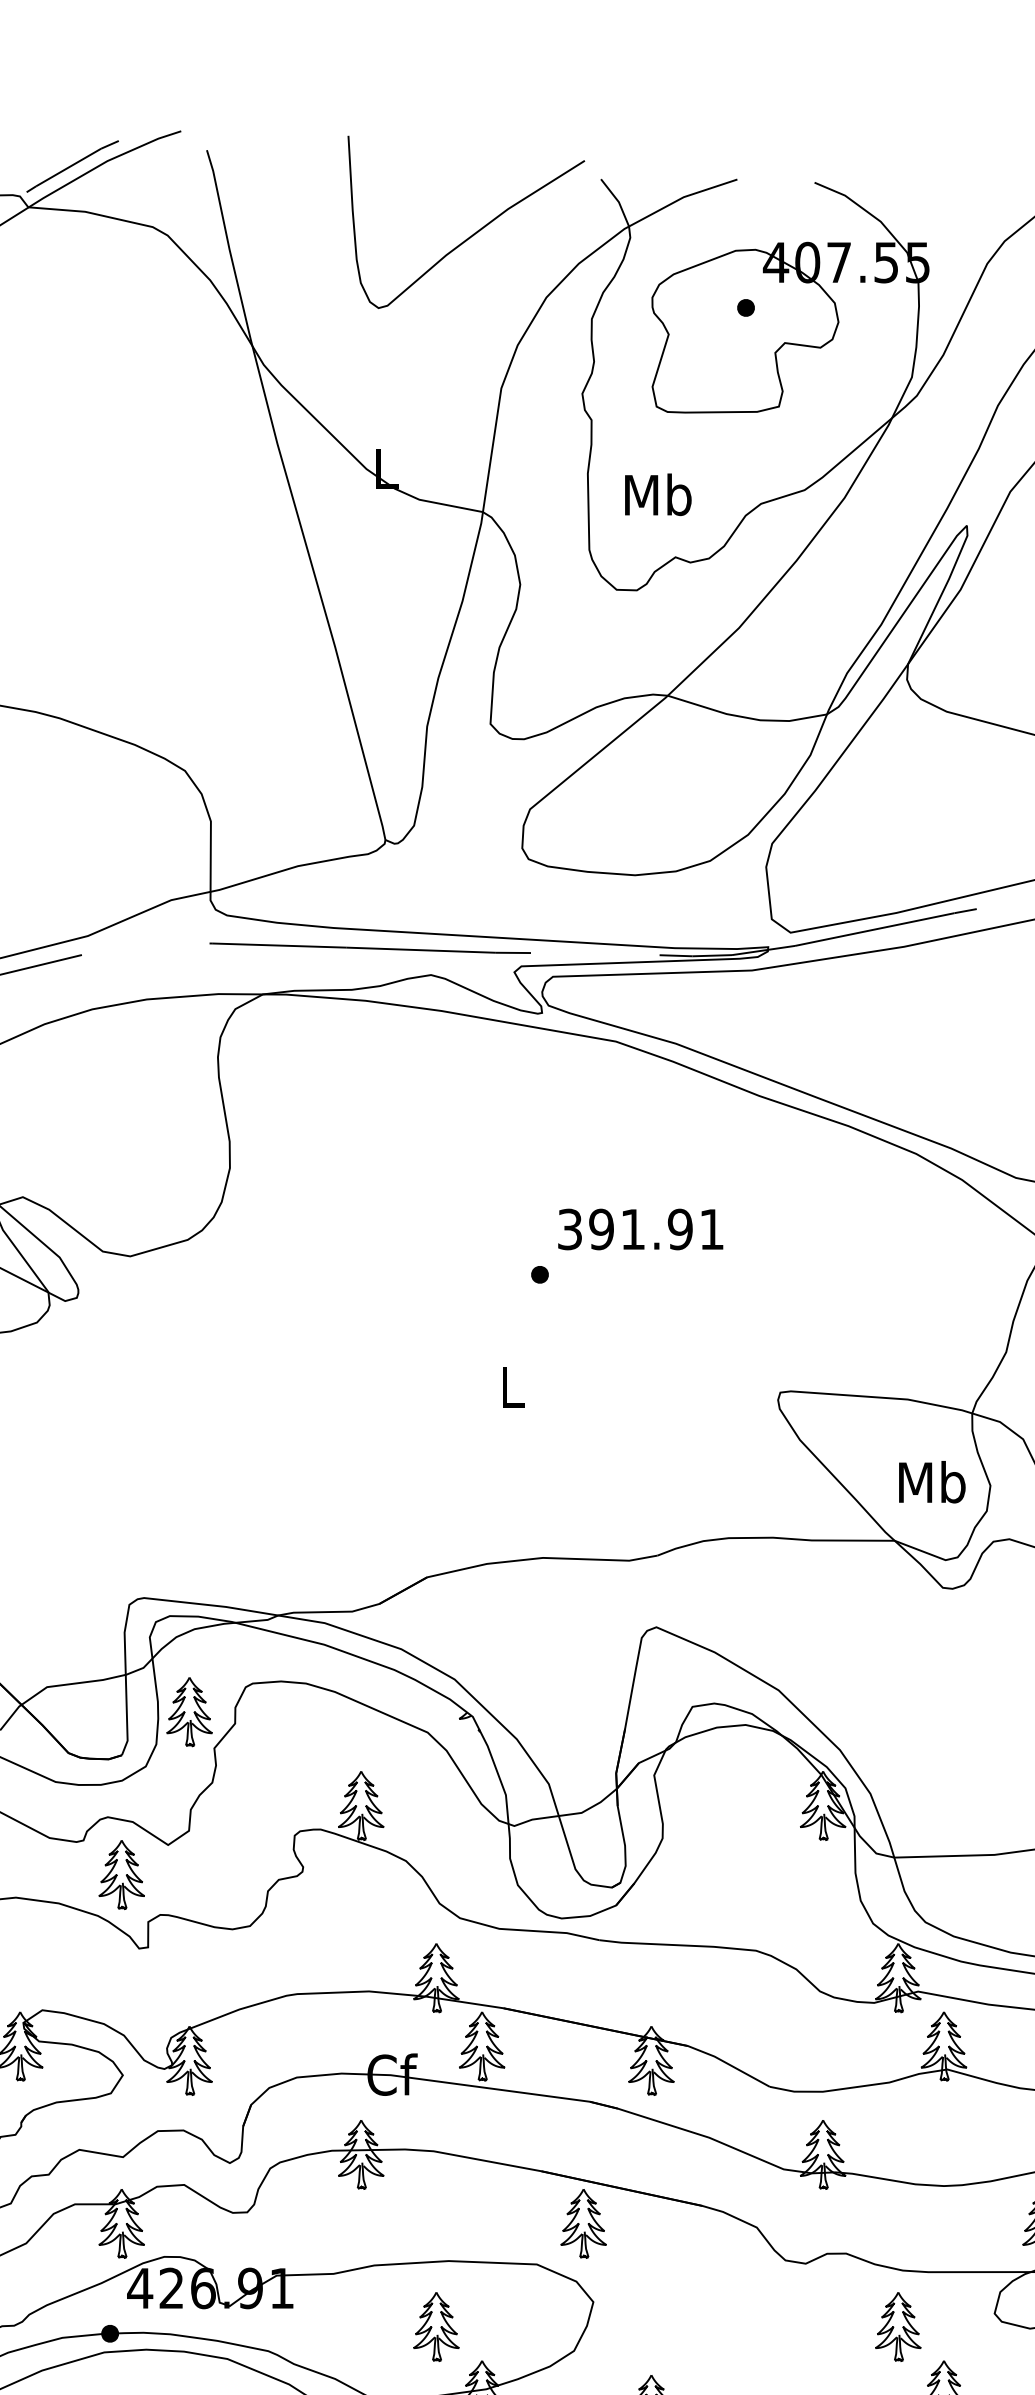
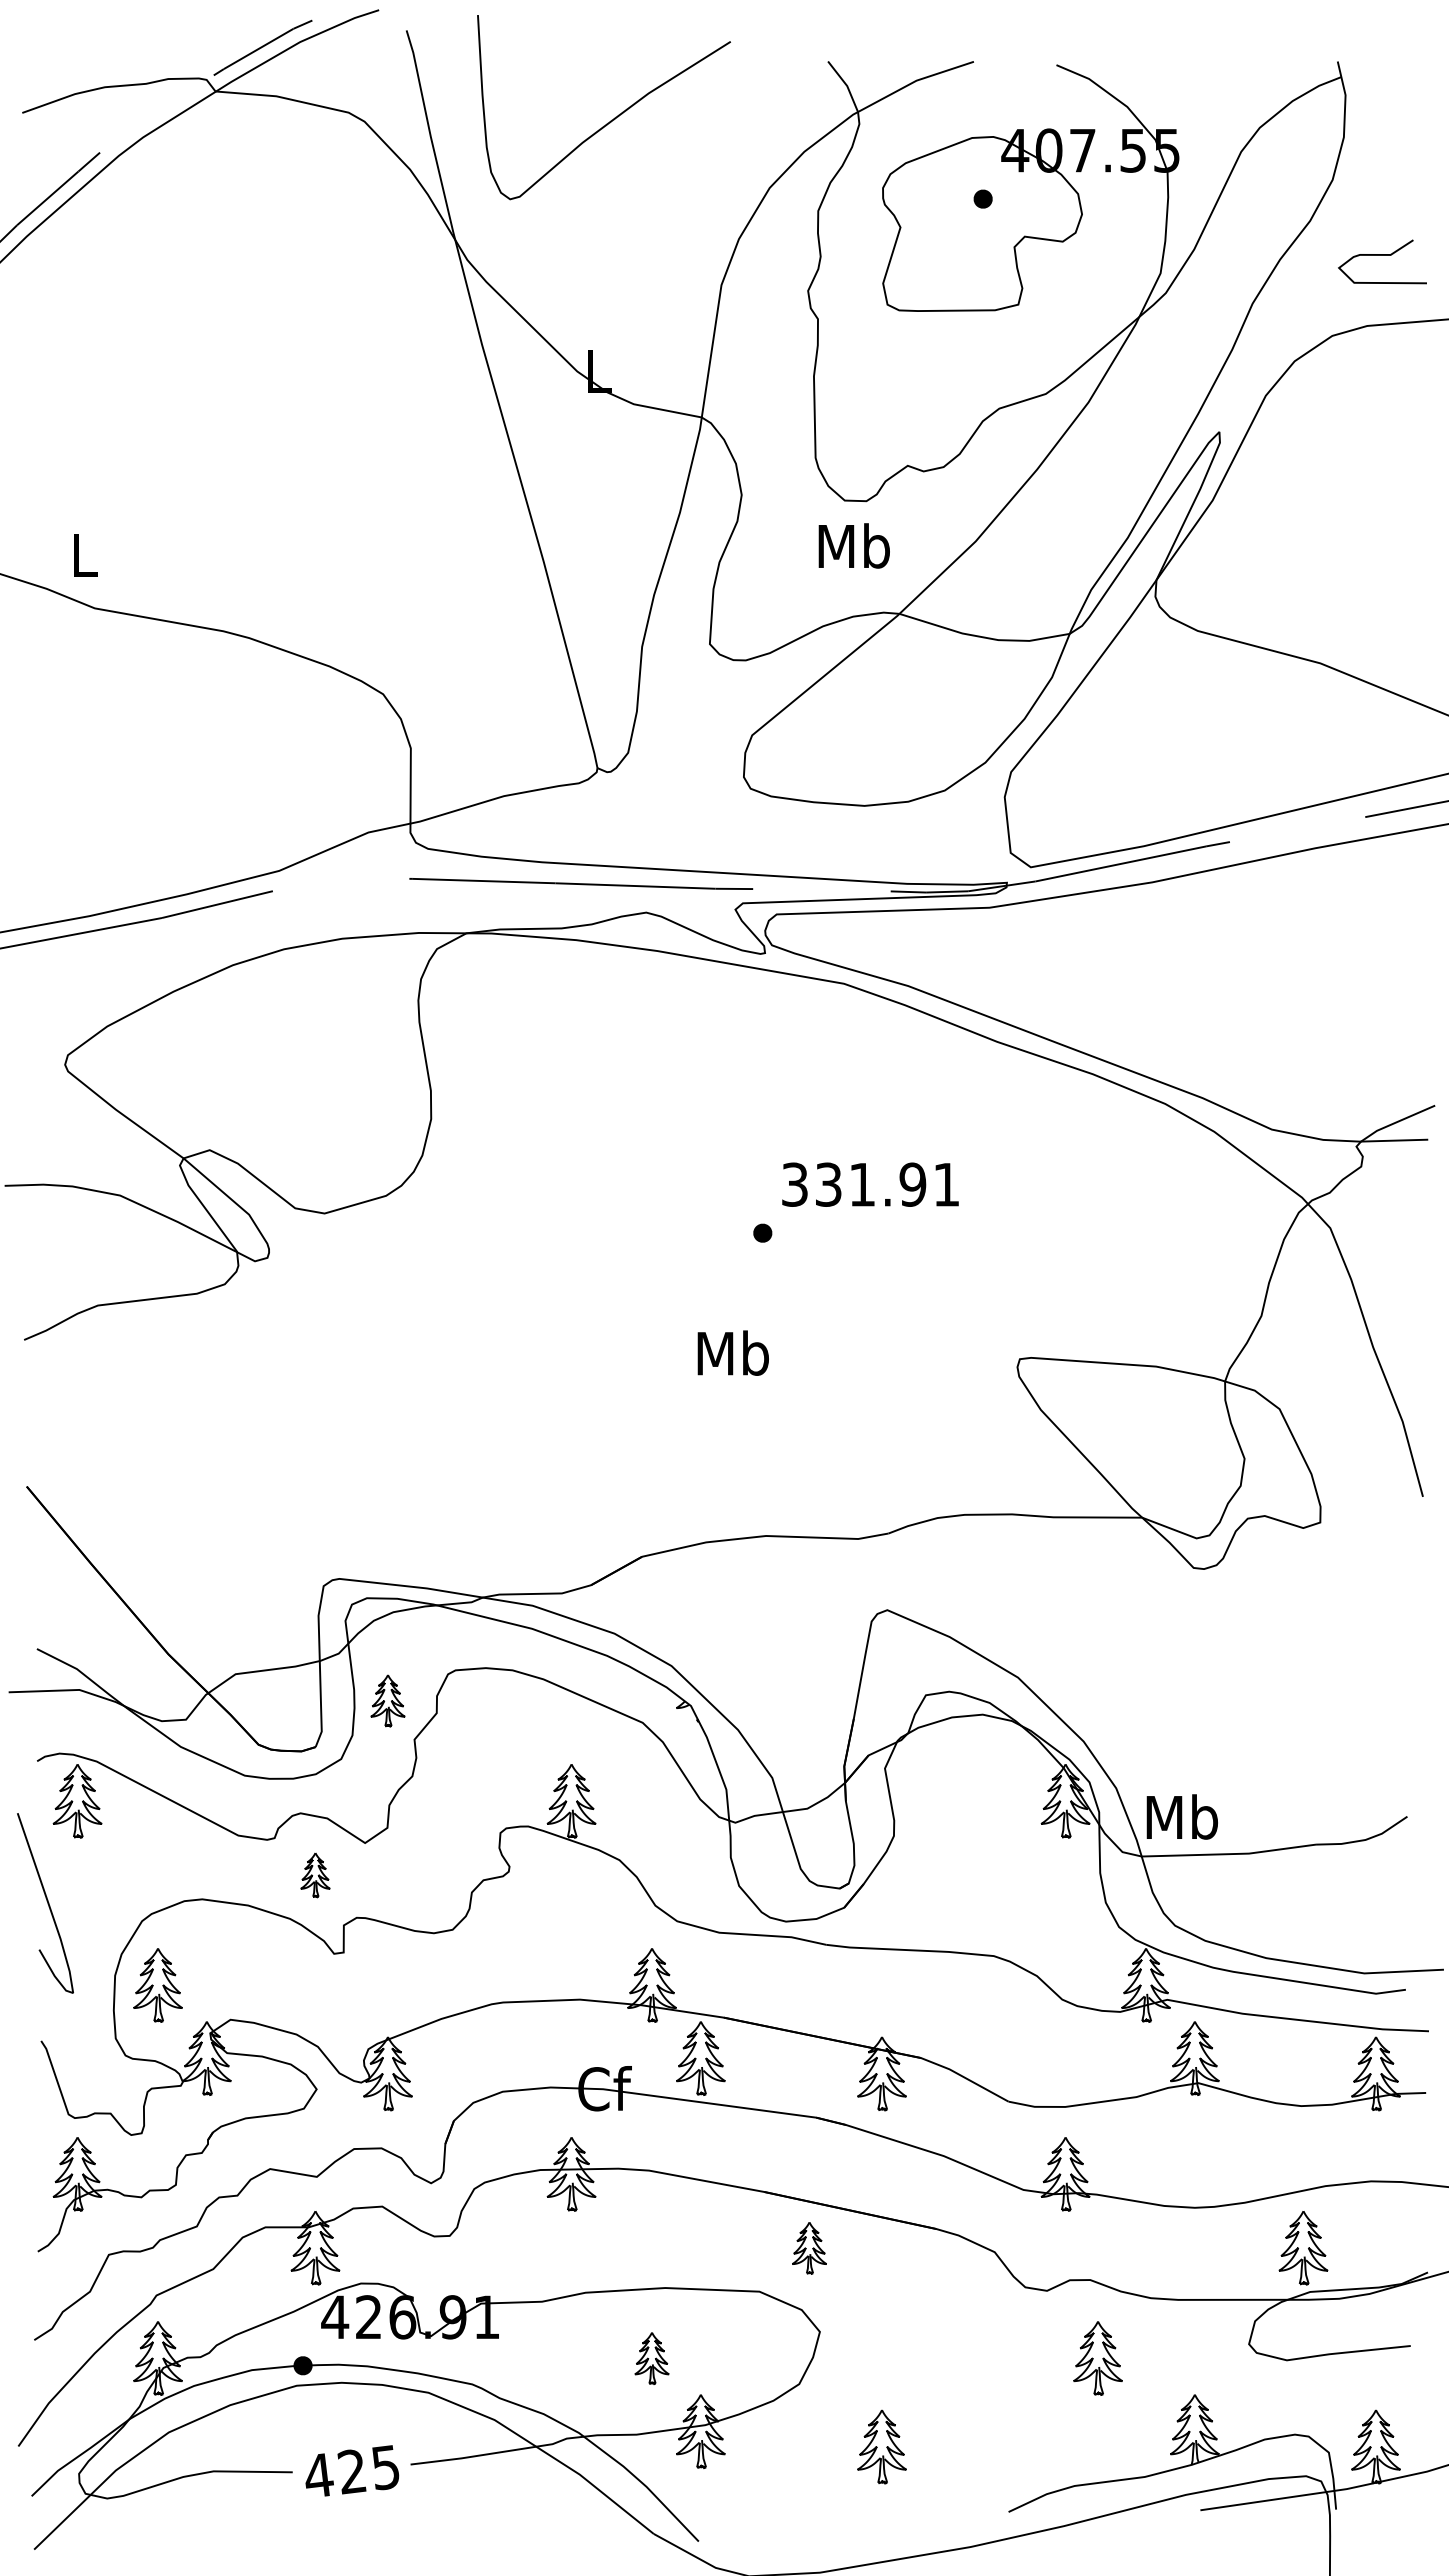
curve: (472, 234) -> (610, 120), moved
text: (657, 494) -> (853, 545), moved
text: (601, 1229) -> (828, 1184), 391.91 -> 331.91
text: (511, 1386) -> (732, 1352), L -> Mb
text: (931, 1481) -> (1181, 1816), moved
part: (189, 1711) -> (387, 1700), size x0.7
part: (121, 1875) -> (315, 1875), size x0.6
part: (583, 2224) -> (809, 2248), size x0.7
part: (435, 2326) -> (651, 2358), size x0.7
part: (897, 2326) -> (1097, 2358), moved

